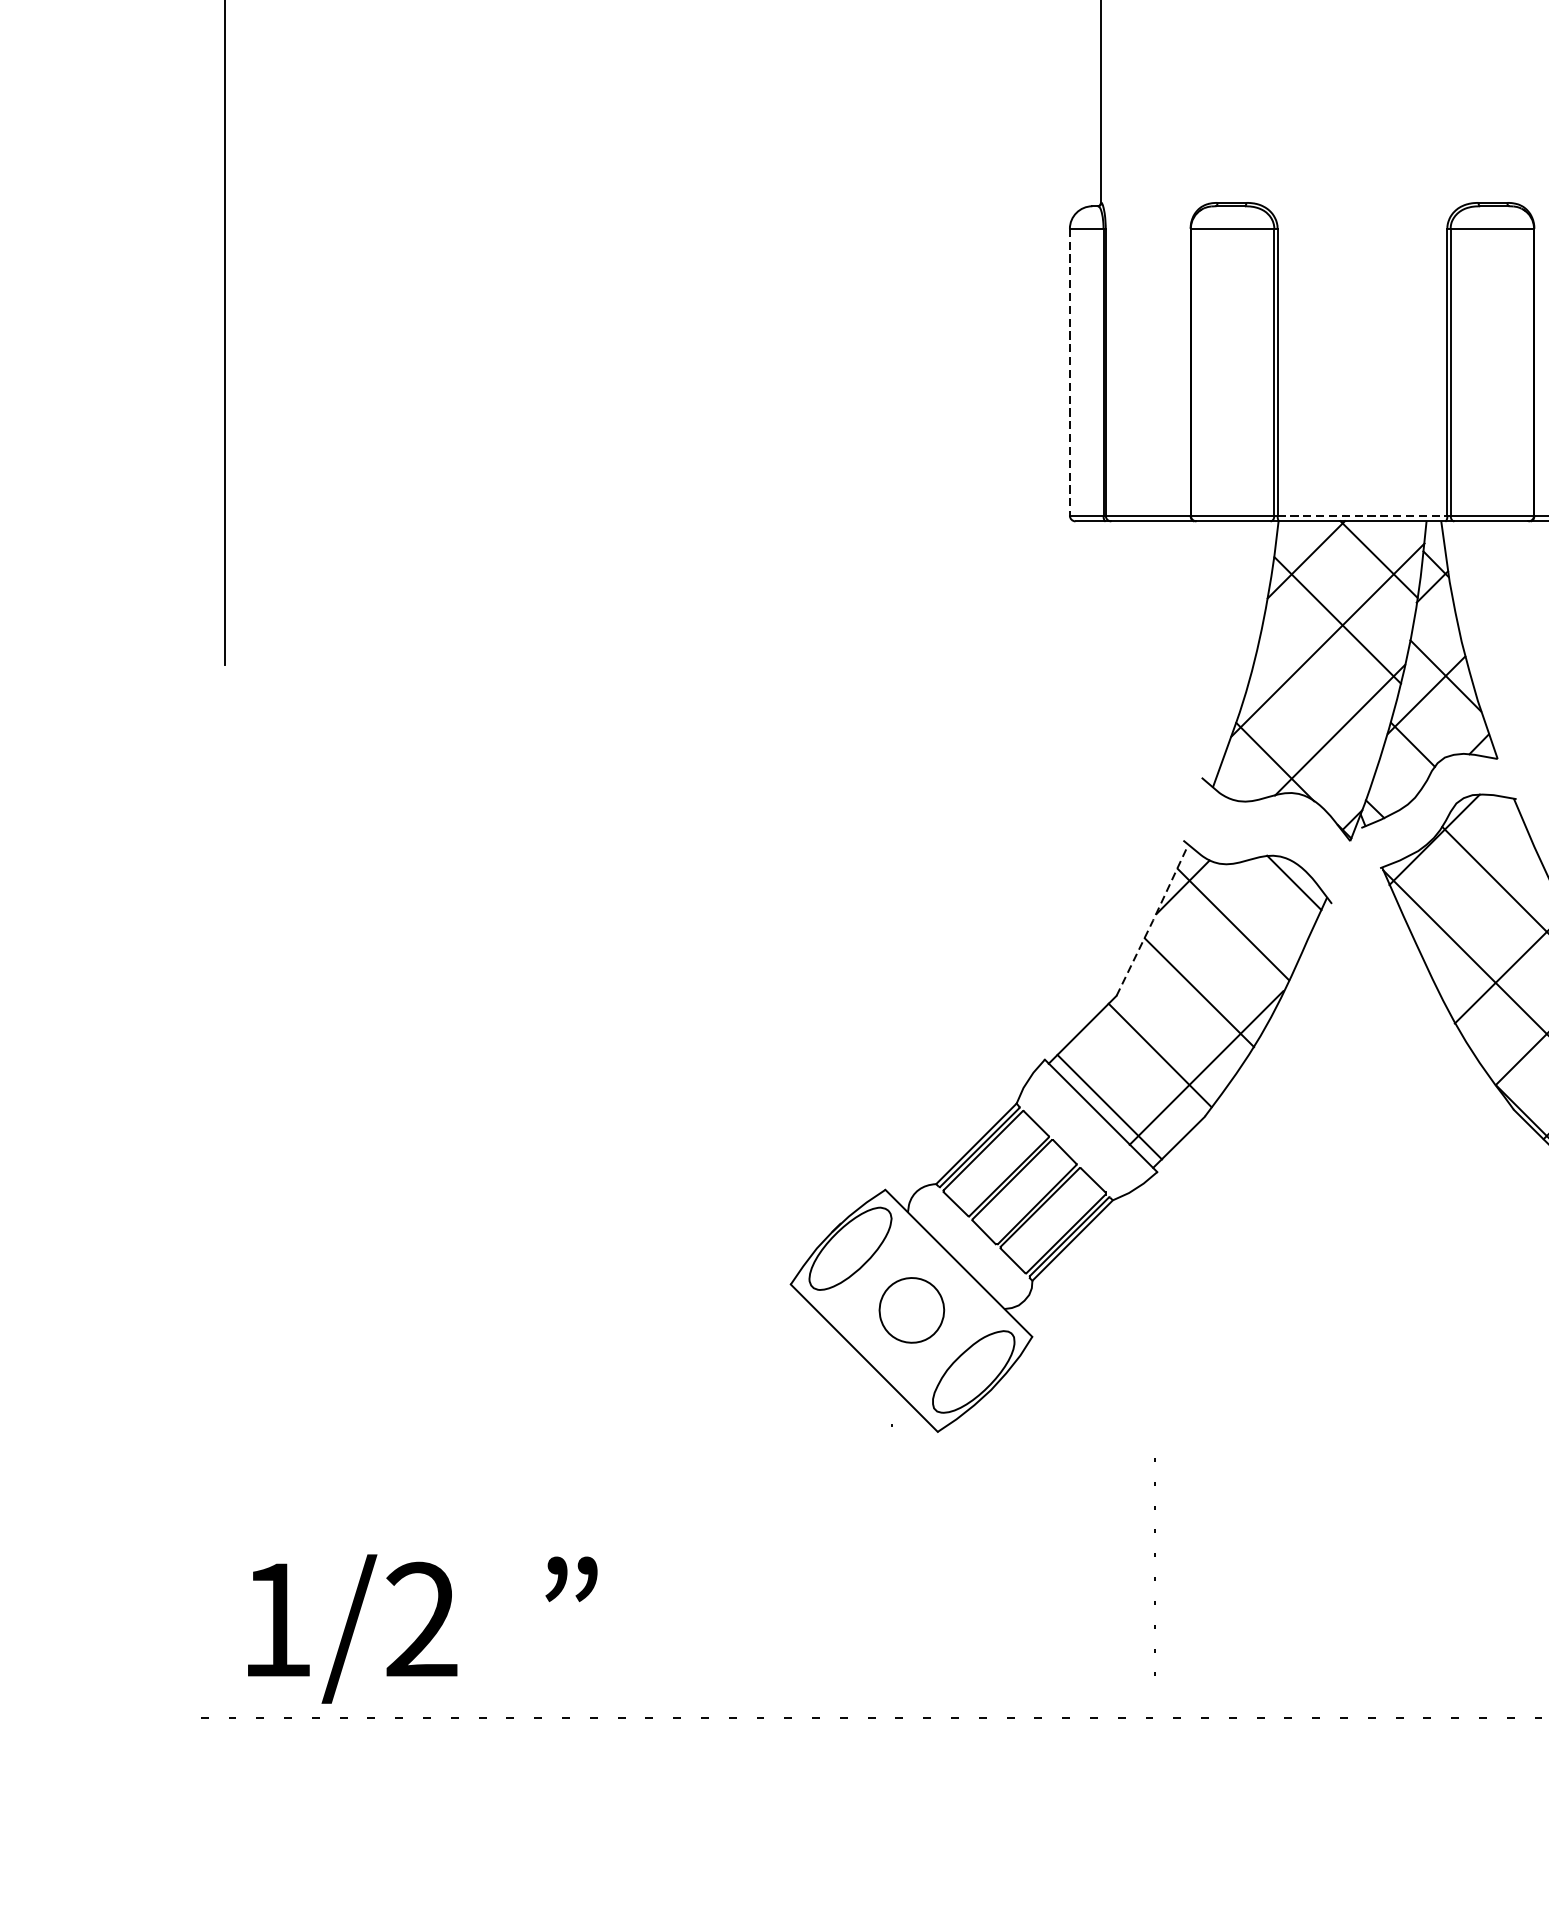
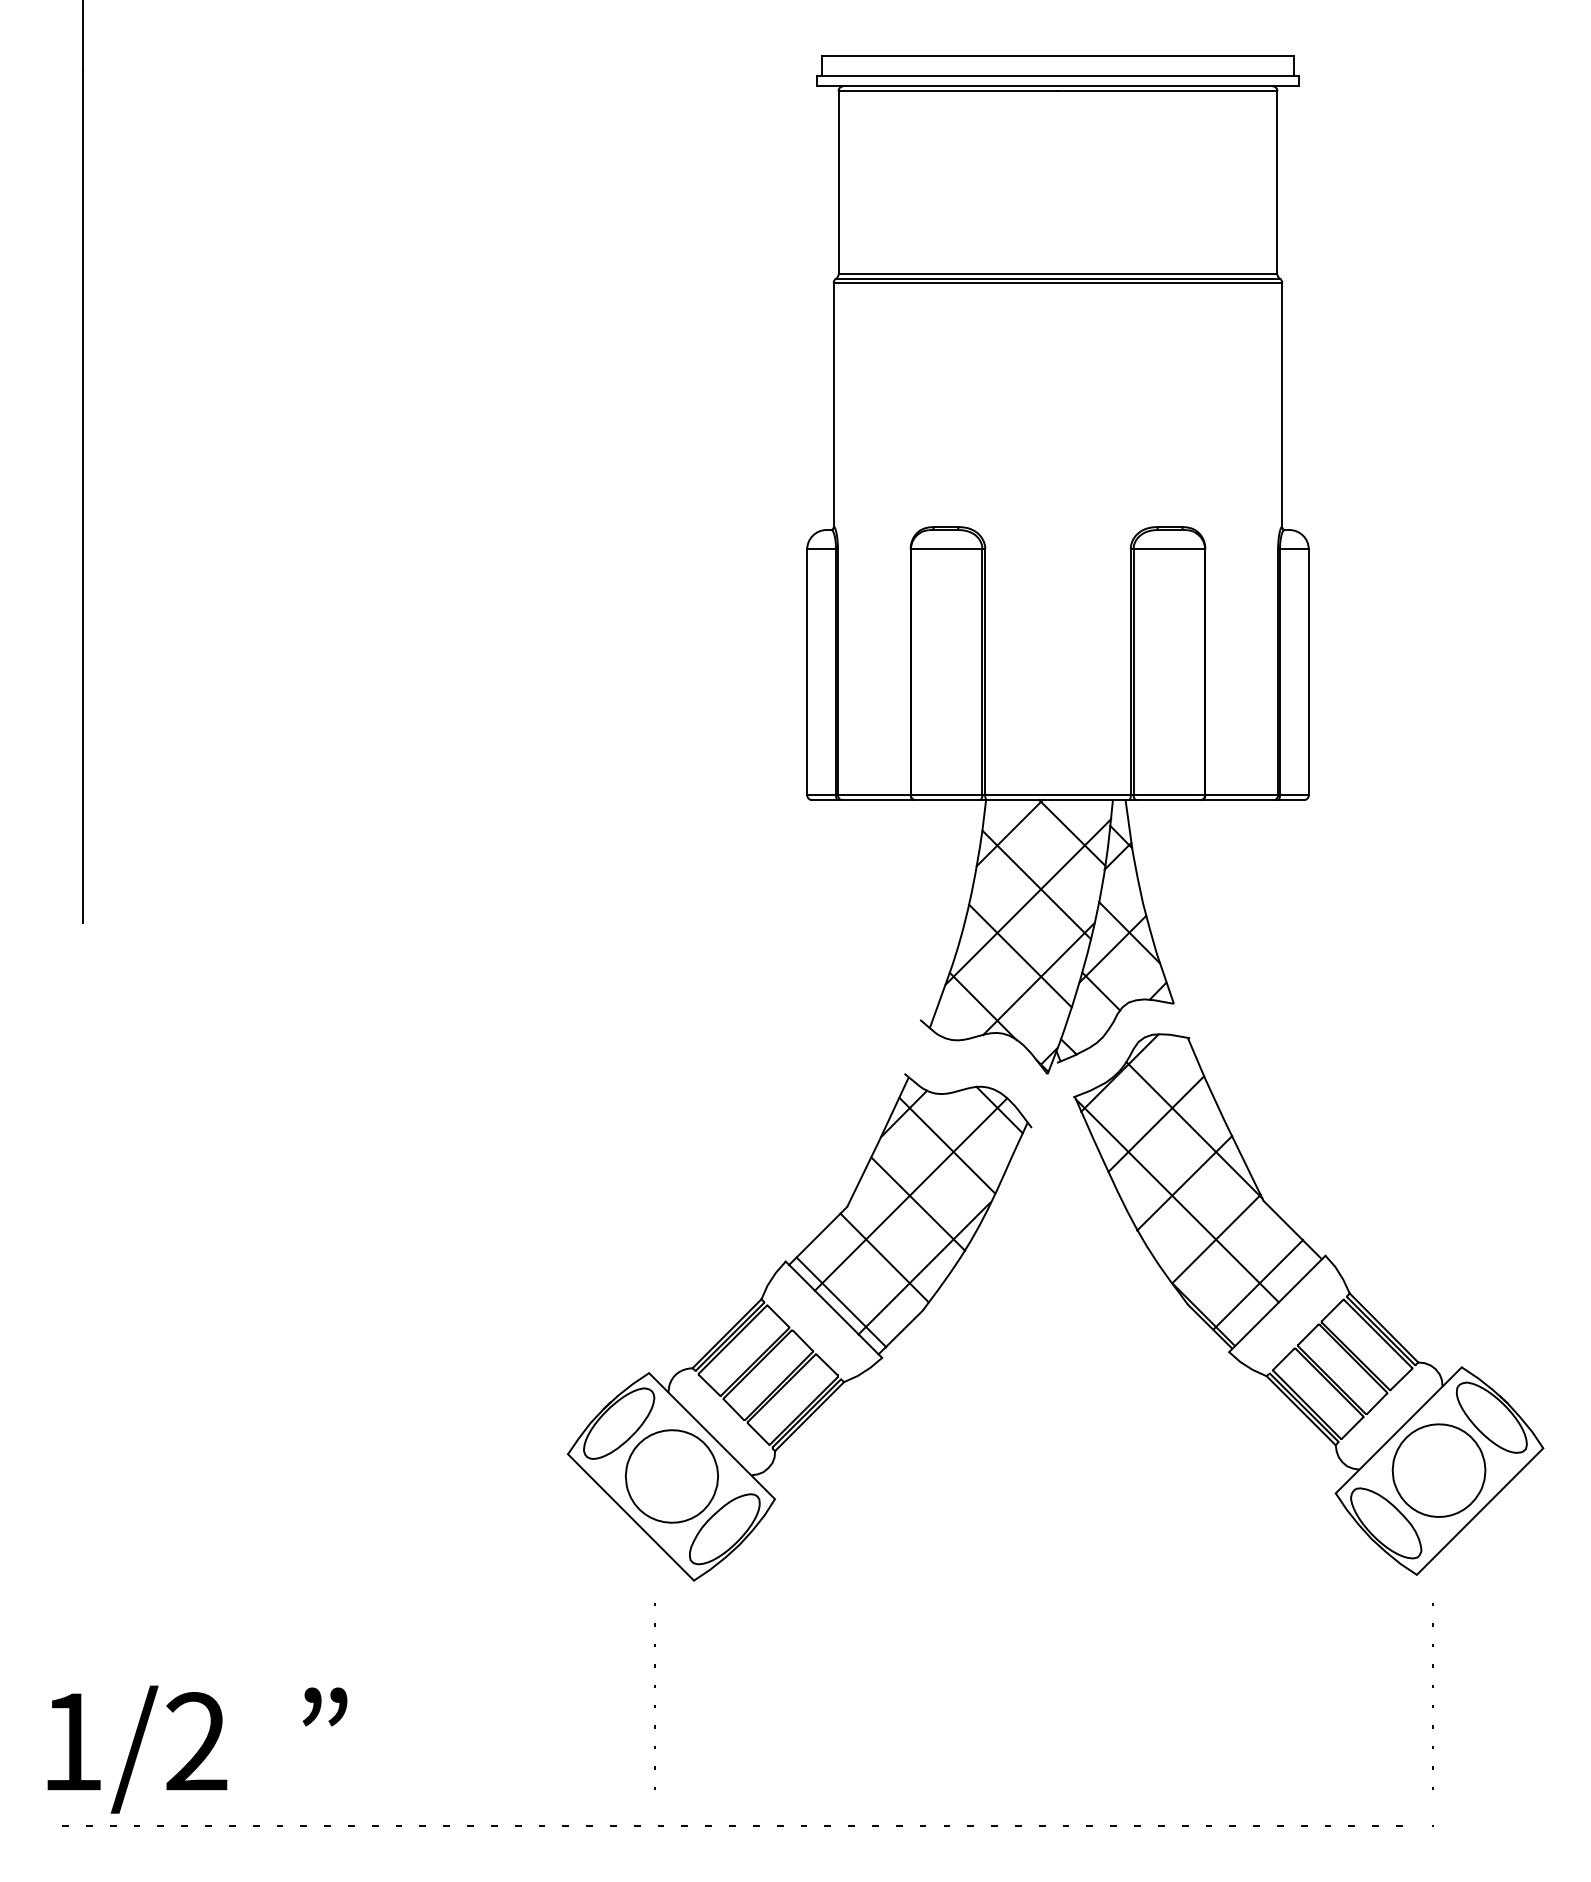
line: (1070, 372) -> (807, 672), dashed -> solid
line: (1363, 515) -> (1058, 795), dashed -> solid
line: (1318, 702) -> (1020, 955), added
line: (1477, 898) -> (1156, 1123), added
line: (1153, 920) -> (878, 1142), dashed -> solid
line: (1190, 981) -> (910, 1194), added
part: (911, 1310) -> (671, 1476), size x1.67
line: (1154, 1556) -> (654, 1687), moved
text: (422, 1628) -> (197, 1749), moved

